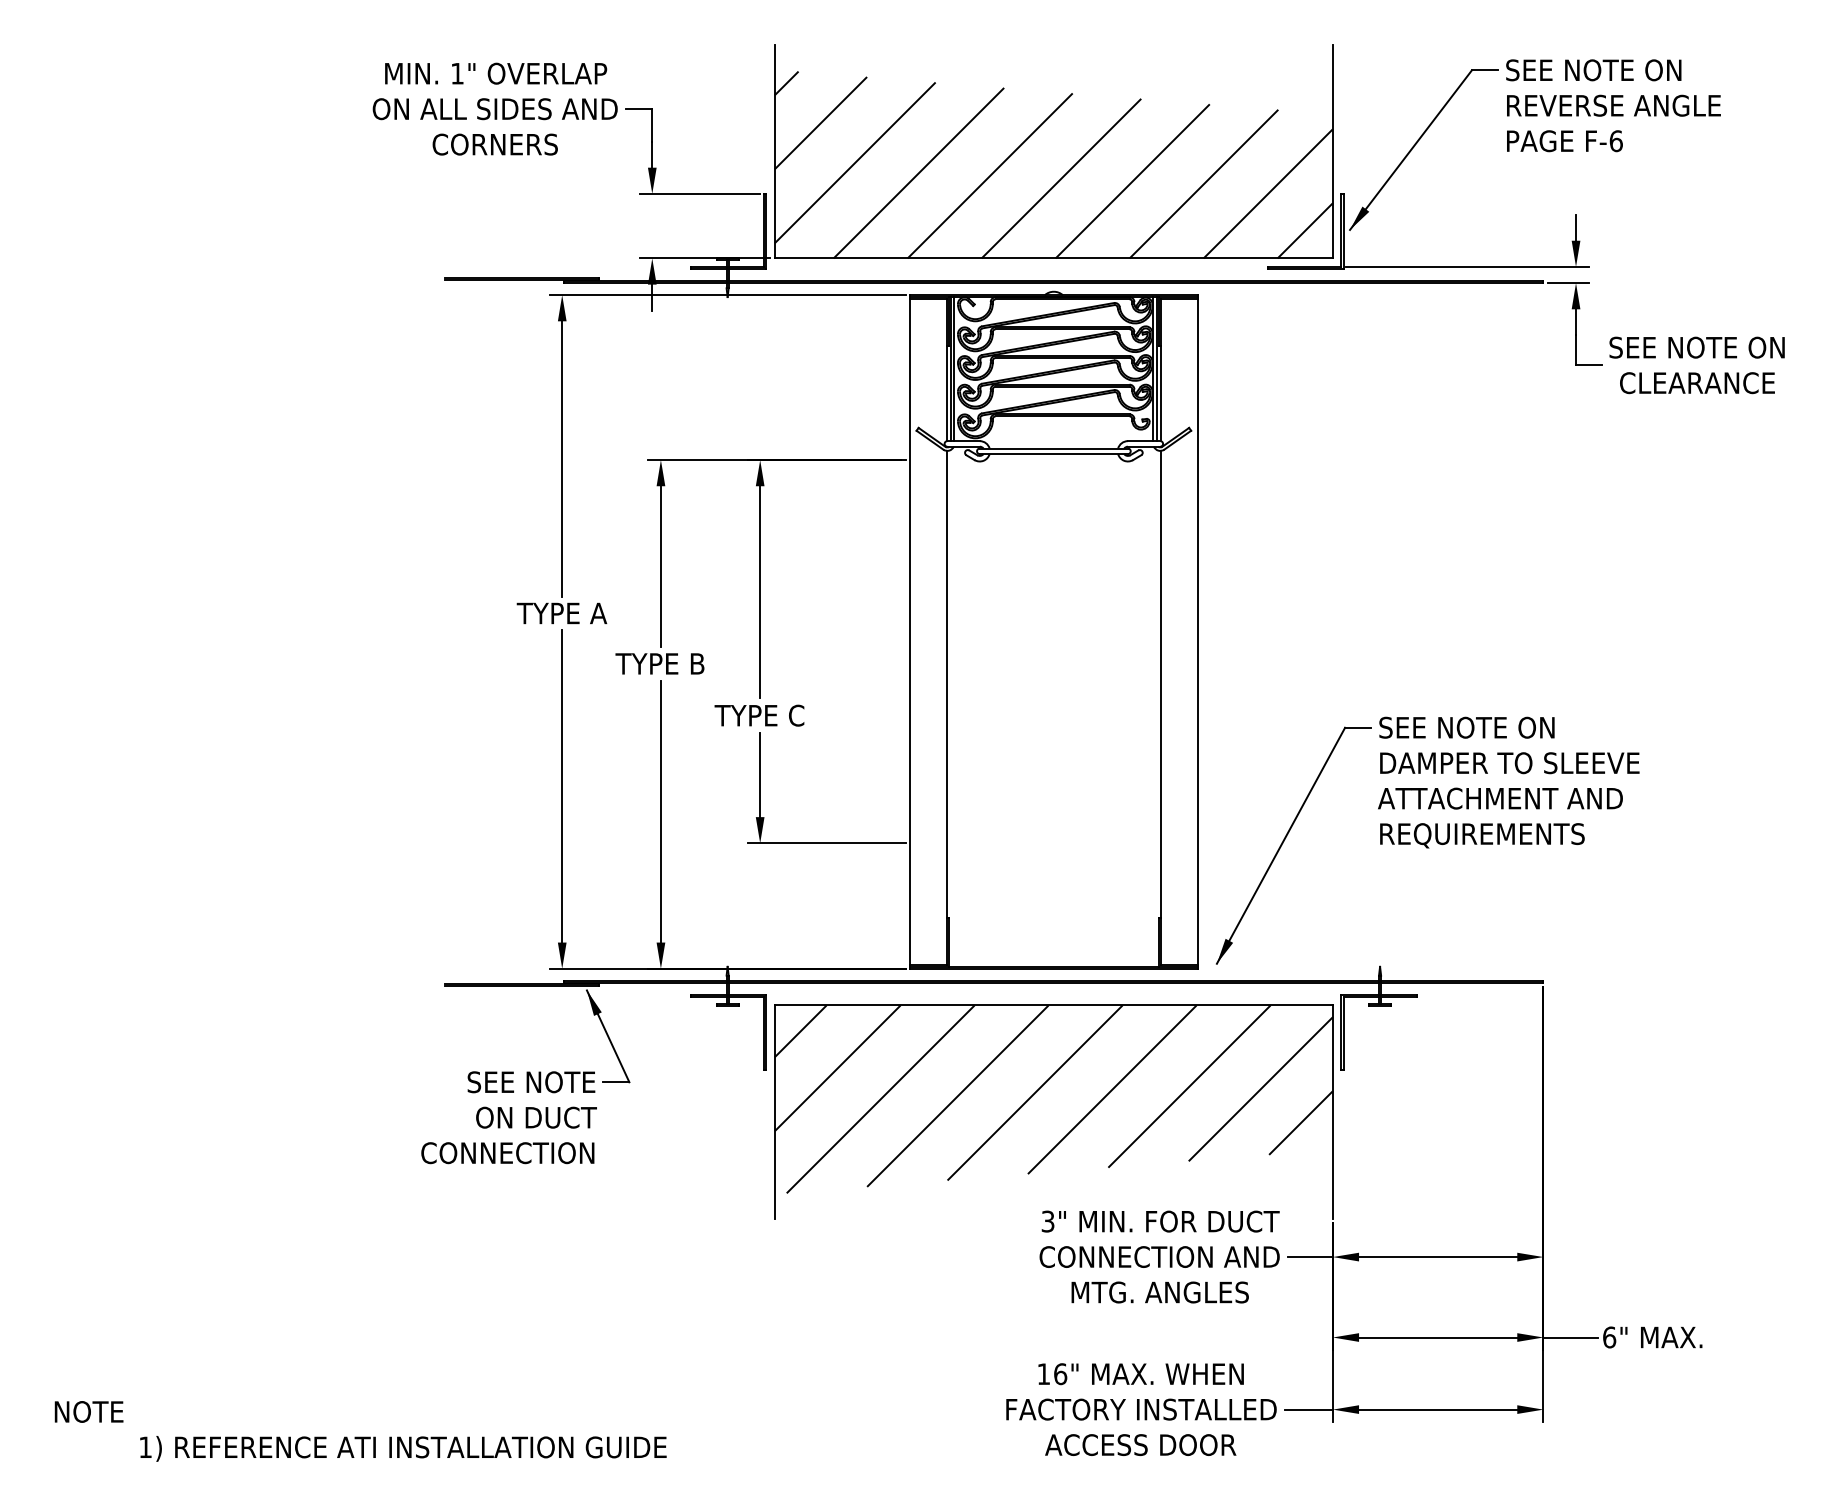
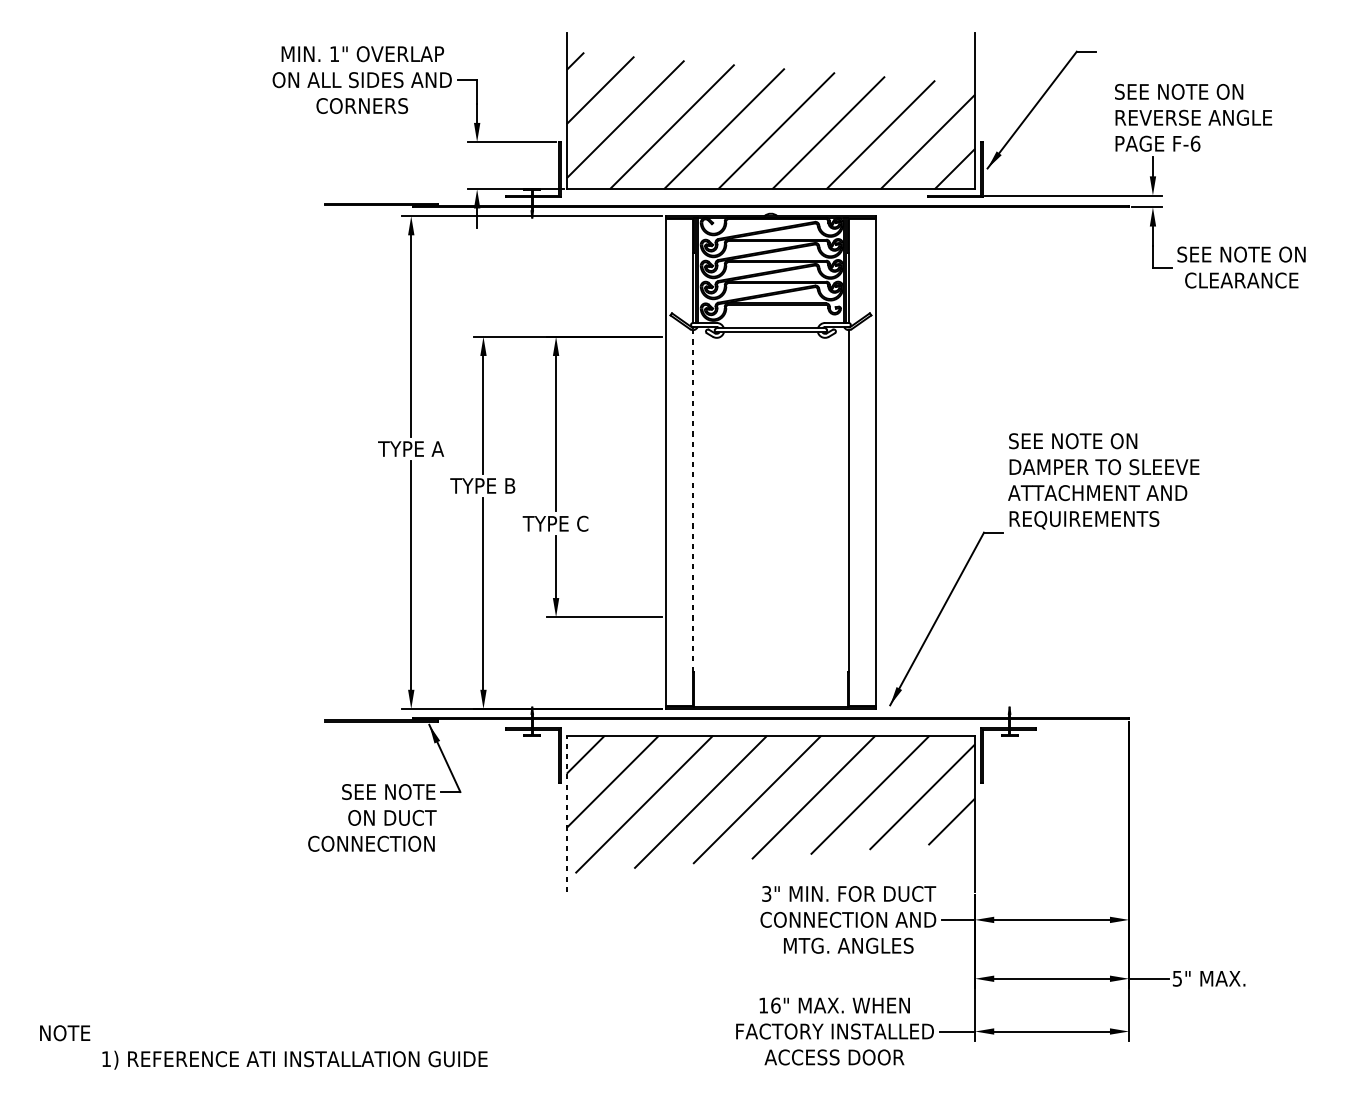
text: (1613, 105) -> (1193, 117), moved
line: (947, 683) -> (693, 500), solid -> dashed
text: (1508, 782) -> (1103, 481), moved
line: (774, 1112) -> (566, 814), solid -> dashed
text: (1609, 1337) -> (1177, 978), 6" -> 5"

